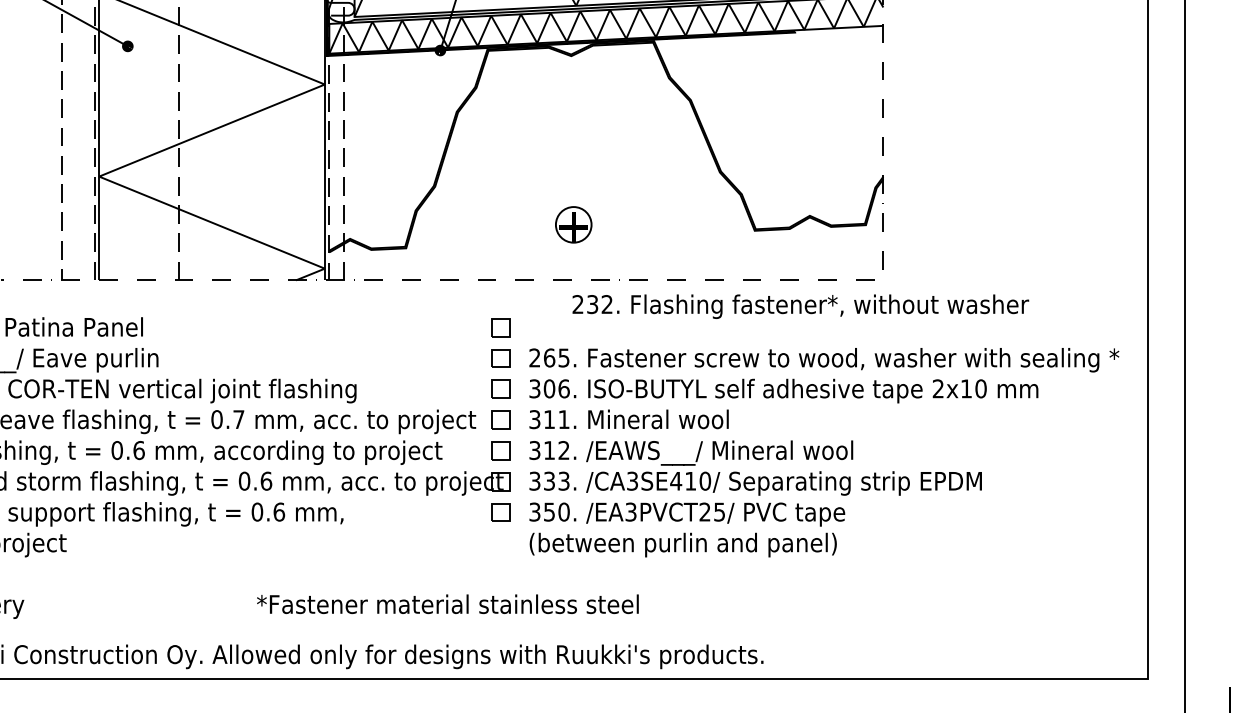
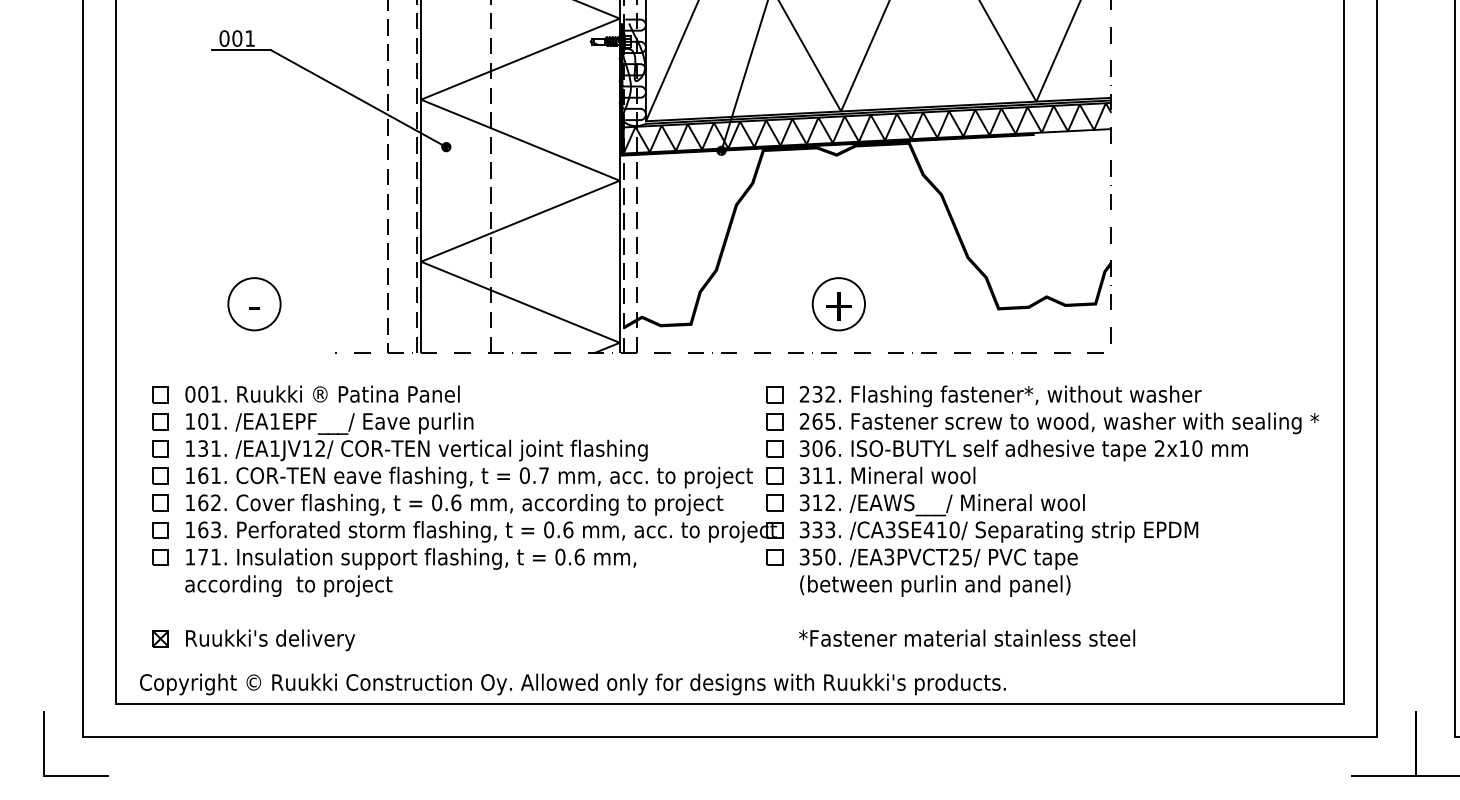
circle: (573, 225) -> (838, 304), size x1.67
text: (800, 306) -> (1000, 396), moved
text: (448, 603) -> (967, 637), moved

